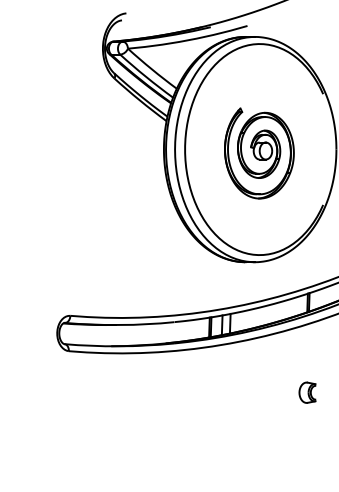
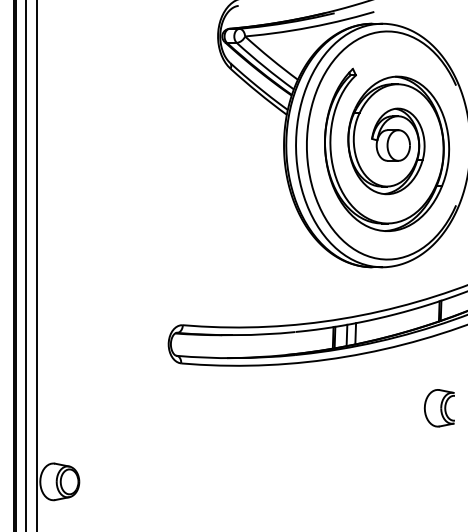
part: (259, 153) -> (387, 149), size x1.67
part: (306, 392) -> (438, 408), size x1.67

